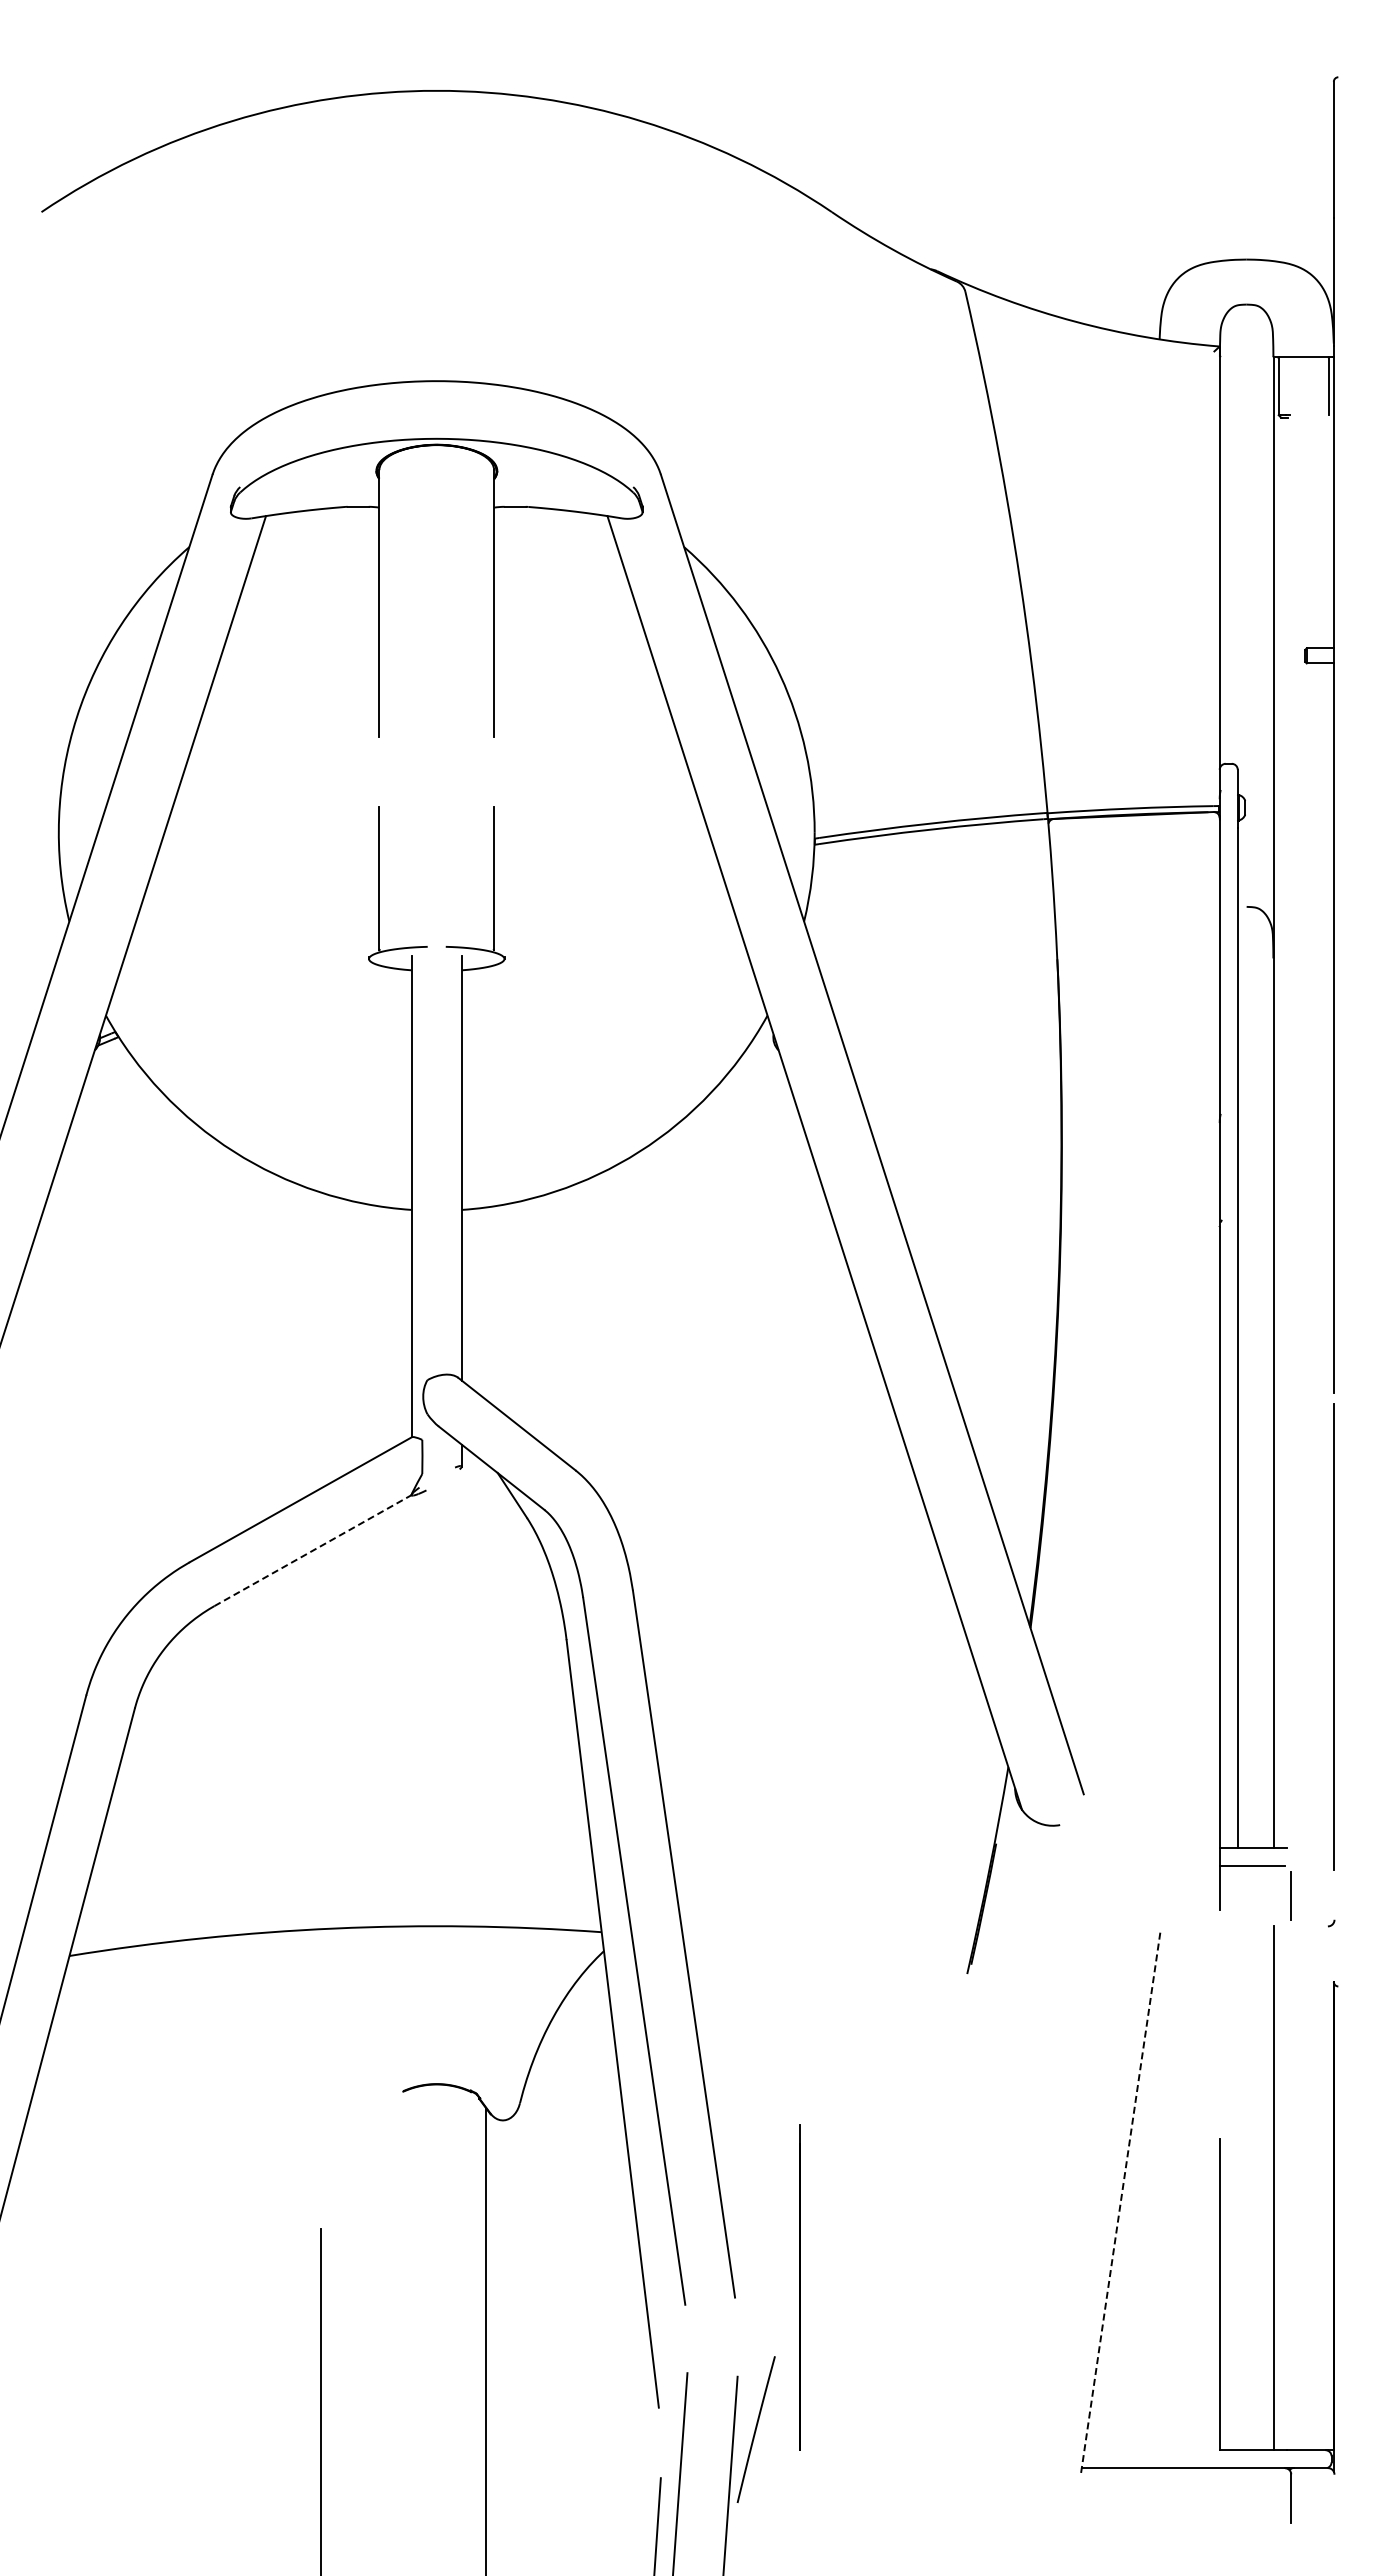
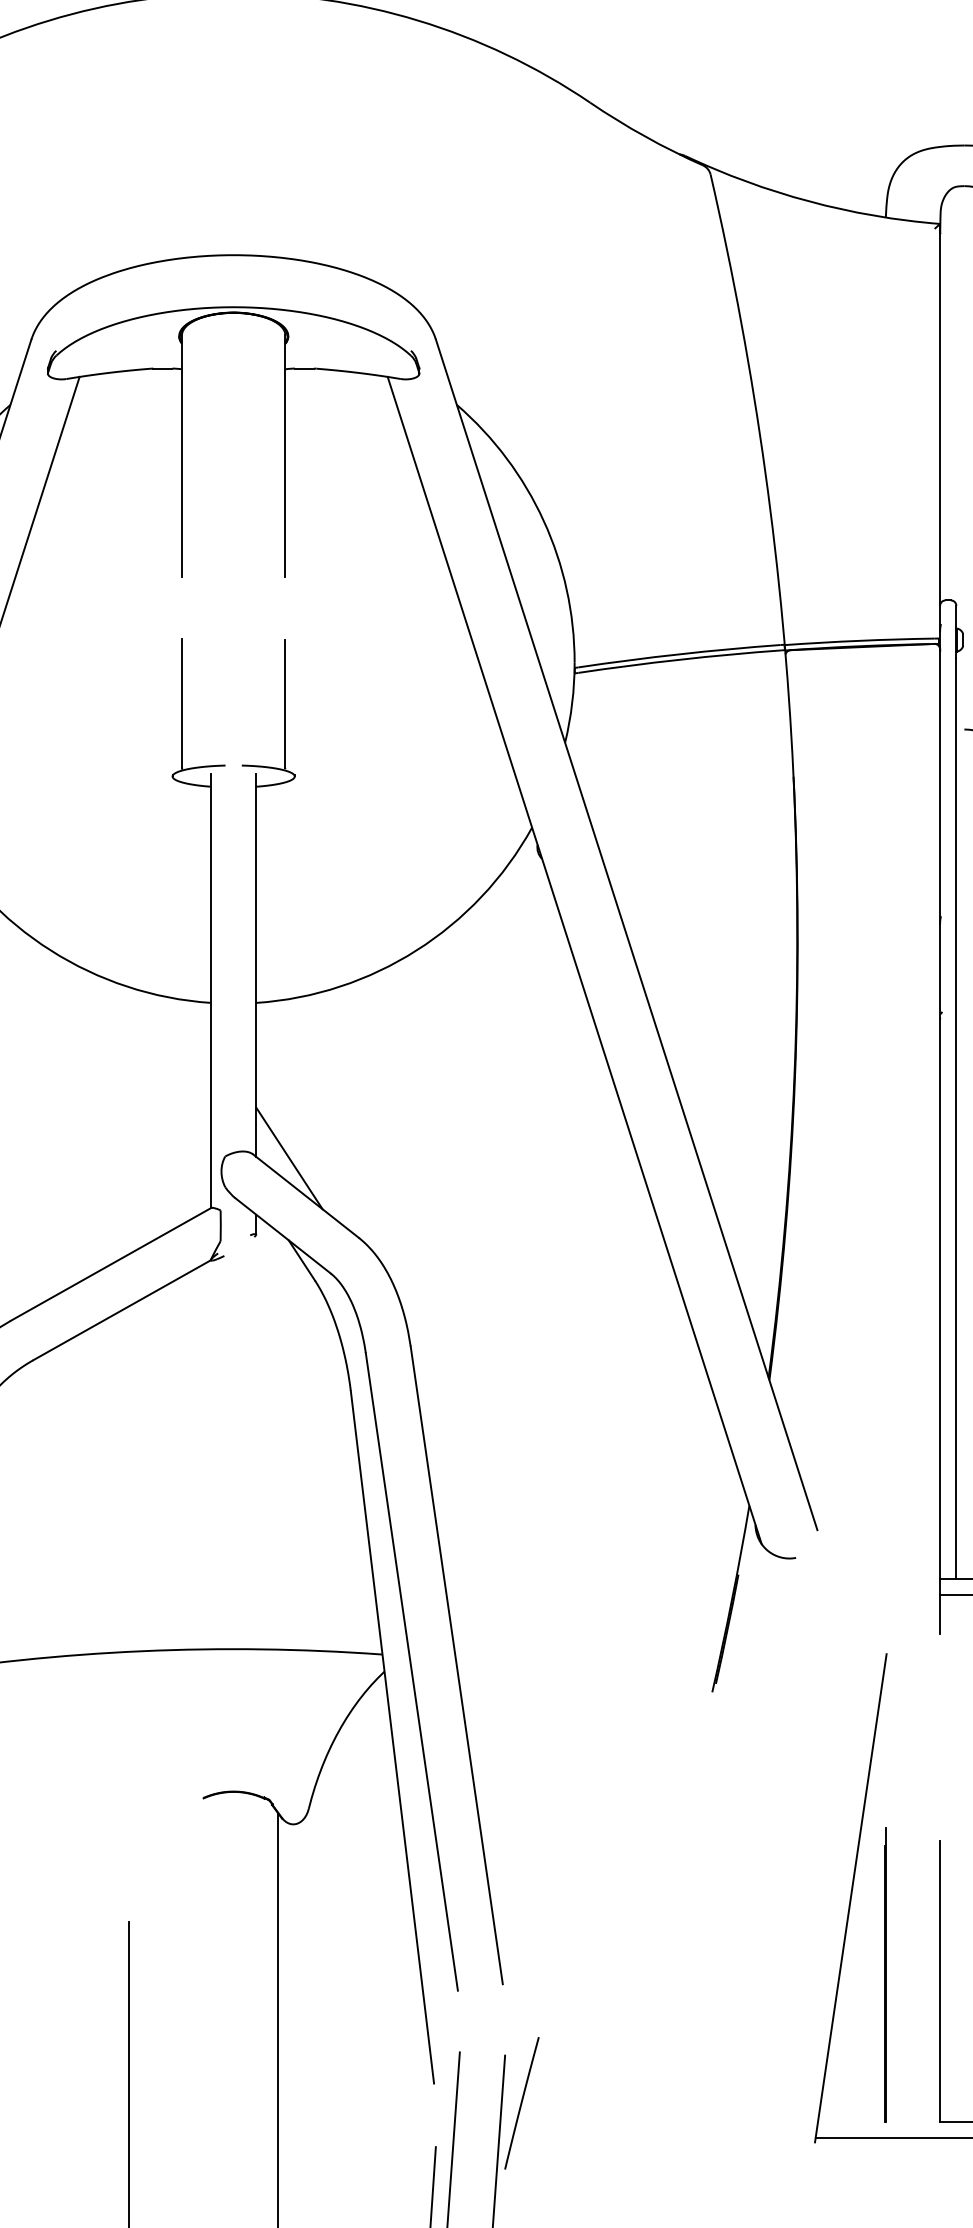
line: (498, 1382) -> (289, 1158), added
line: (313, 1550) -> (122, 1310), dashed -> solid
line: (1120, 2201) -> (850, 1897), dashed -> solid
line: (799, 2287) -> (884, 1975), moved

